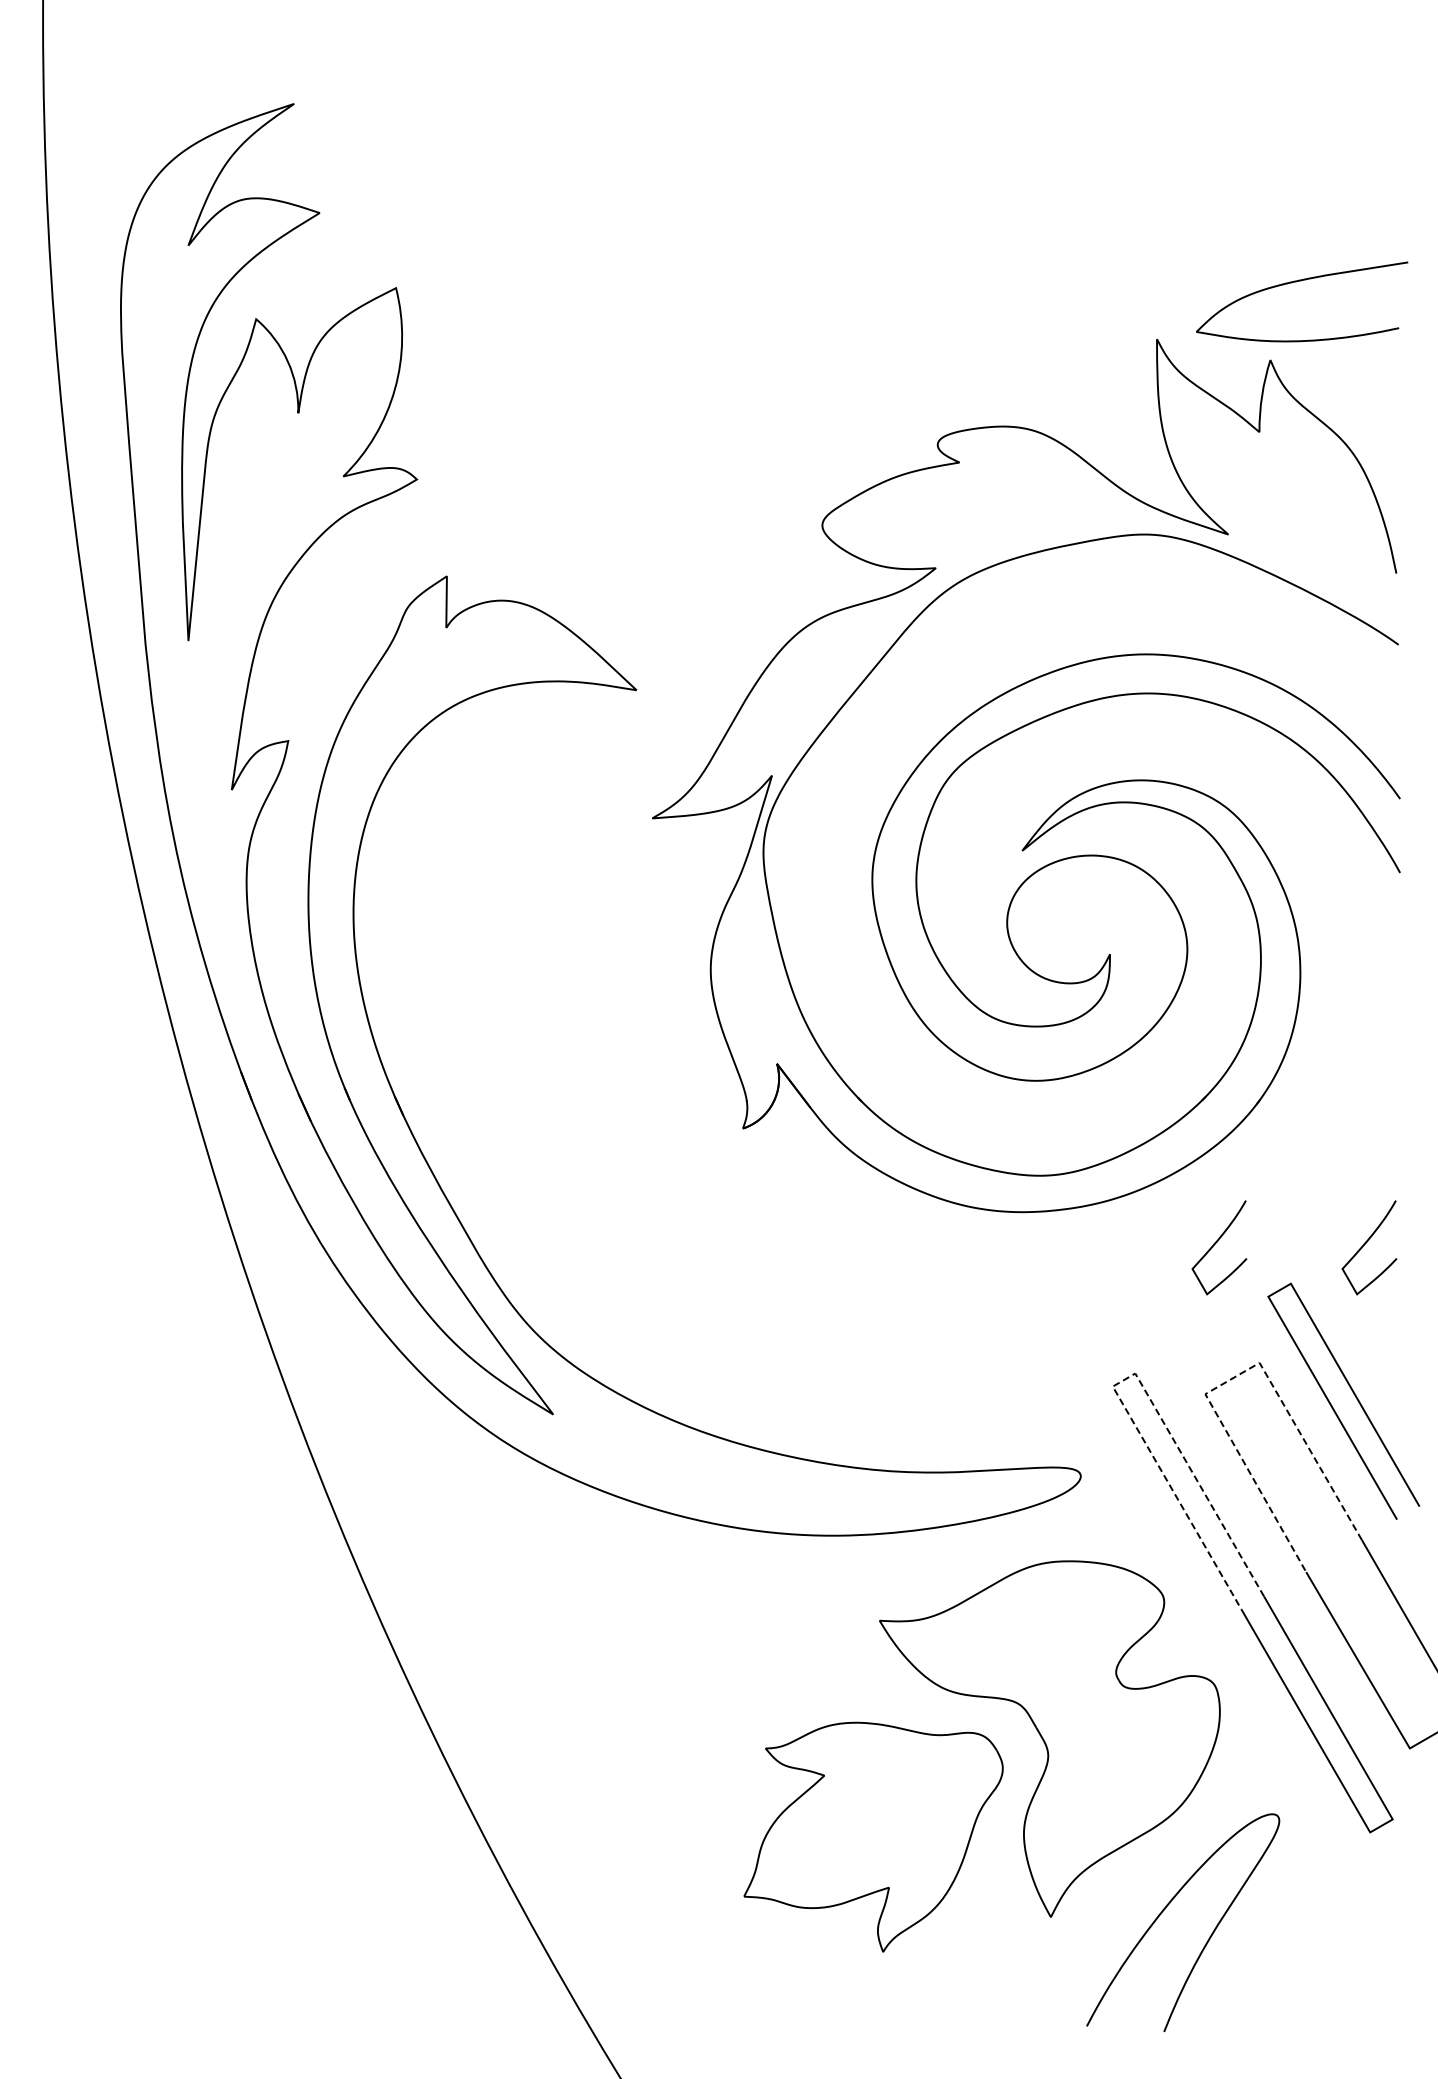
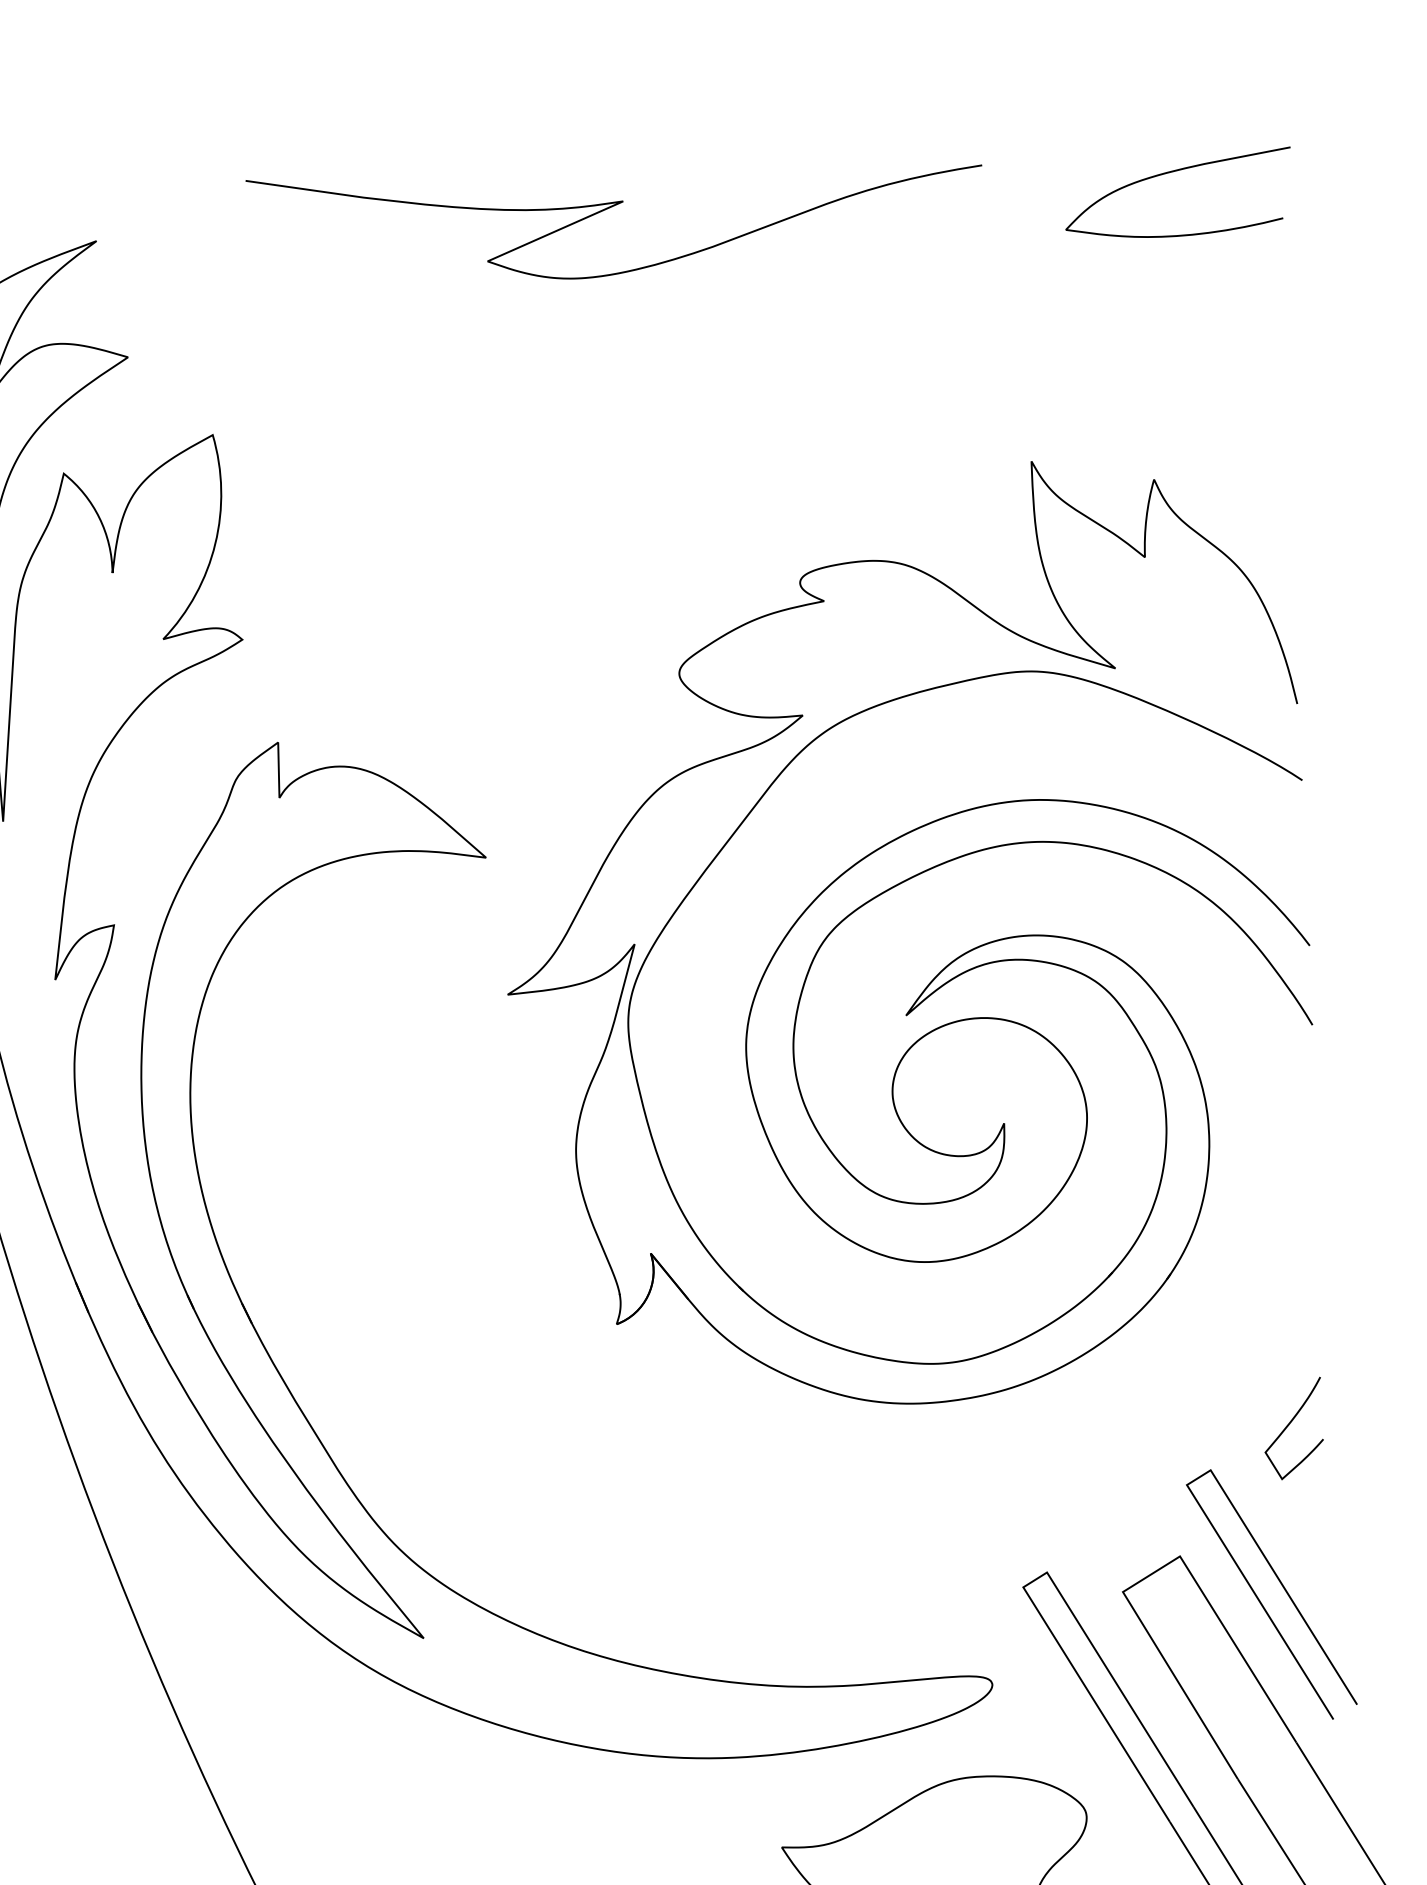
curve: (770, 91) -> (607, 209), added
curve: (1296, 282) -> (1171, 173), moved
curve: (1216, 1243) -> (1129, 1429), removed
line: (1232, 1378) -> (1151, 1574), dashed -> solid
line: (1123, 1380) -> (1034, 1580), dashed -> solid

